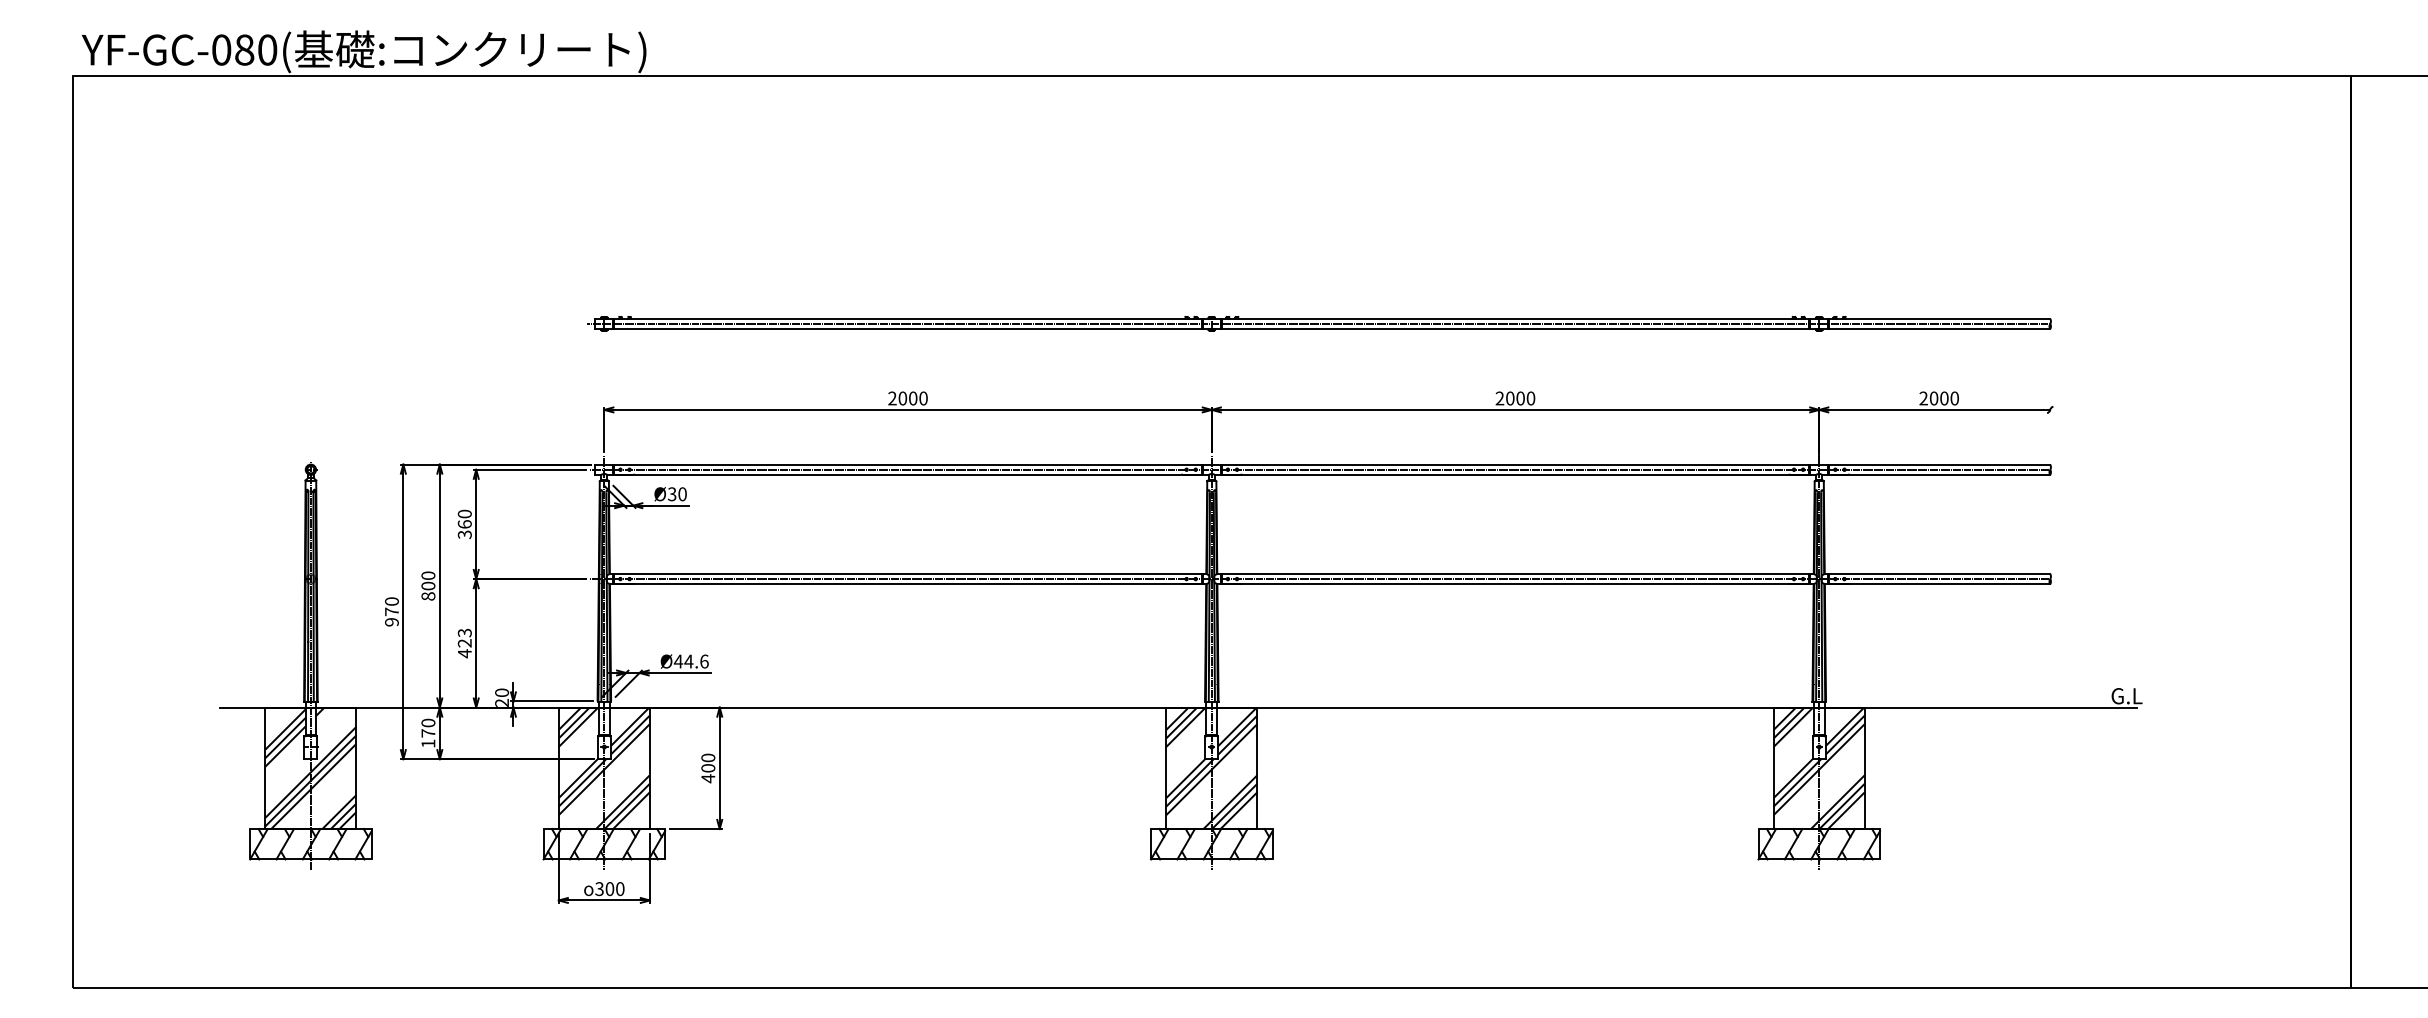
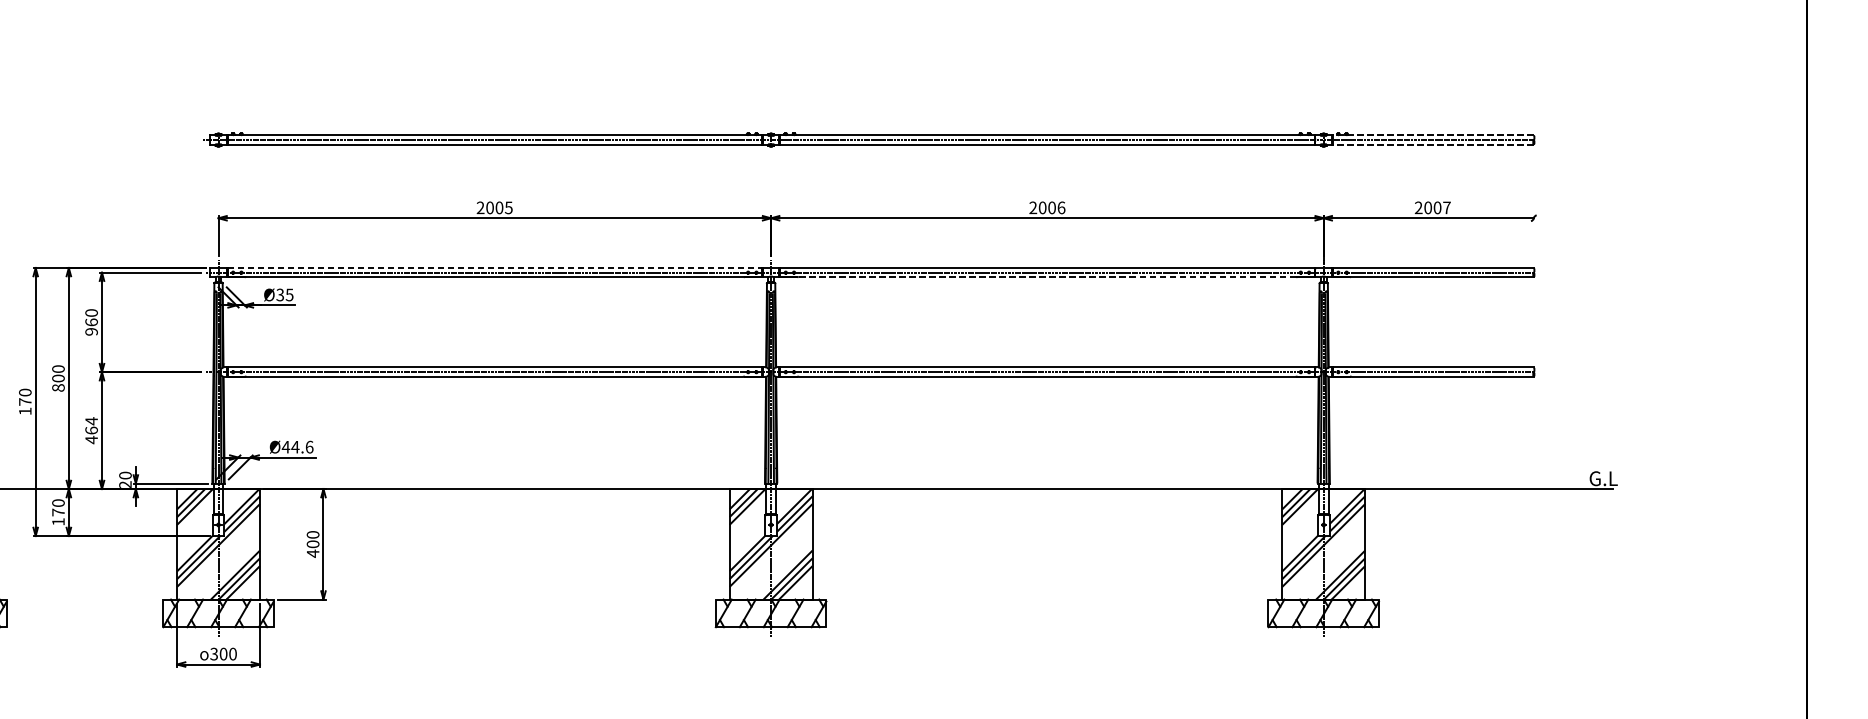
line: (1939, 318) -> (1433, 135), solid -> dashed
line: (1939, 329) -> (1433, 145), solid -> dashed
text: (923, 398) -> (508, 207), 2000 -> 2005
text: (1530, 398) -> (1061, 207), 2000 -> 2006
text: (1954, 398) -> (1446, 207), 2000 -> 2007
line: (908, 464) -> (495, 267), solid -> dashed
line: (1515, 474) -> (1047, 277), solid -> dashed
text: (682, 494) -> (289, 295), Ø30 -> Ø35
text: (464, 534) -> (91, 331), 360 -> 960
text: (391, 622) -> (24, 411), 970 -> 170
text: (464, 637) -> (91, 425), 423 -> 464

